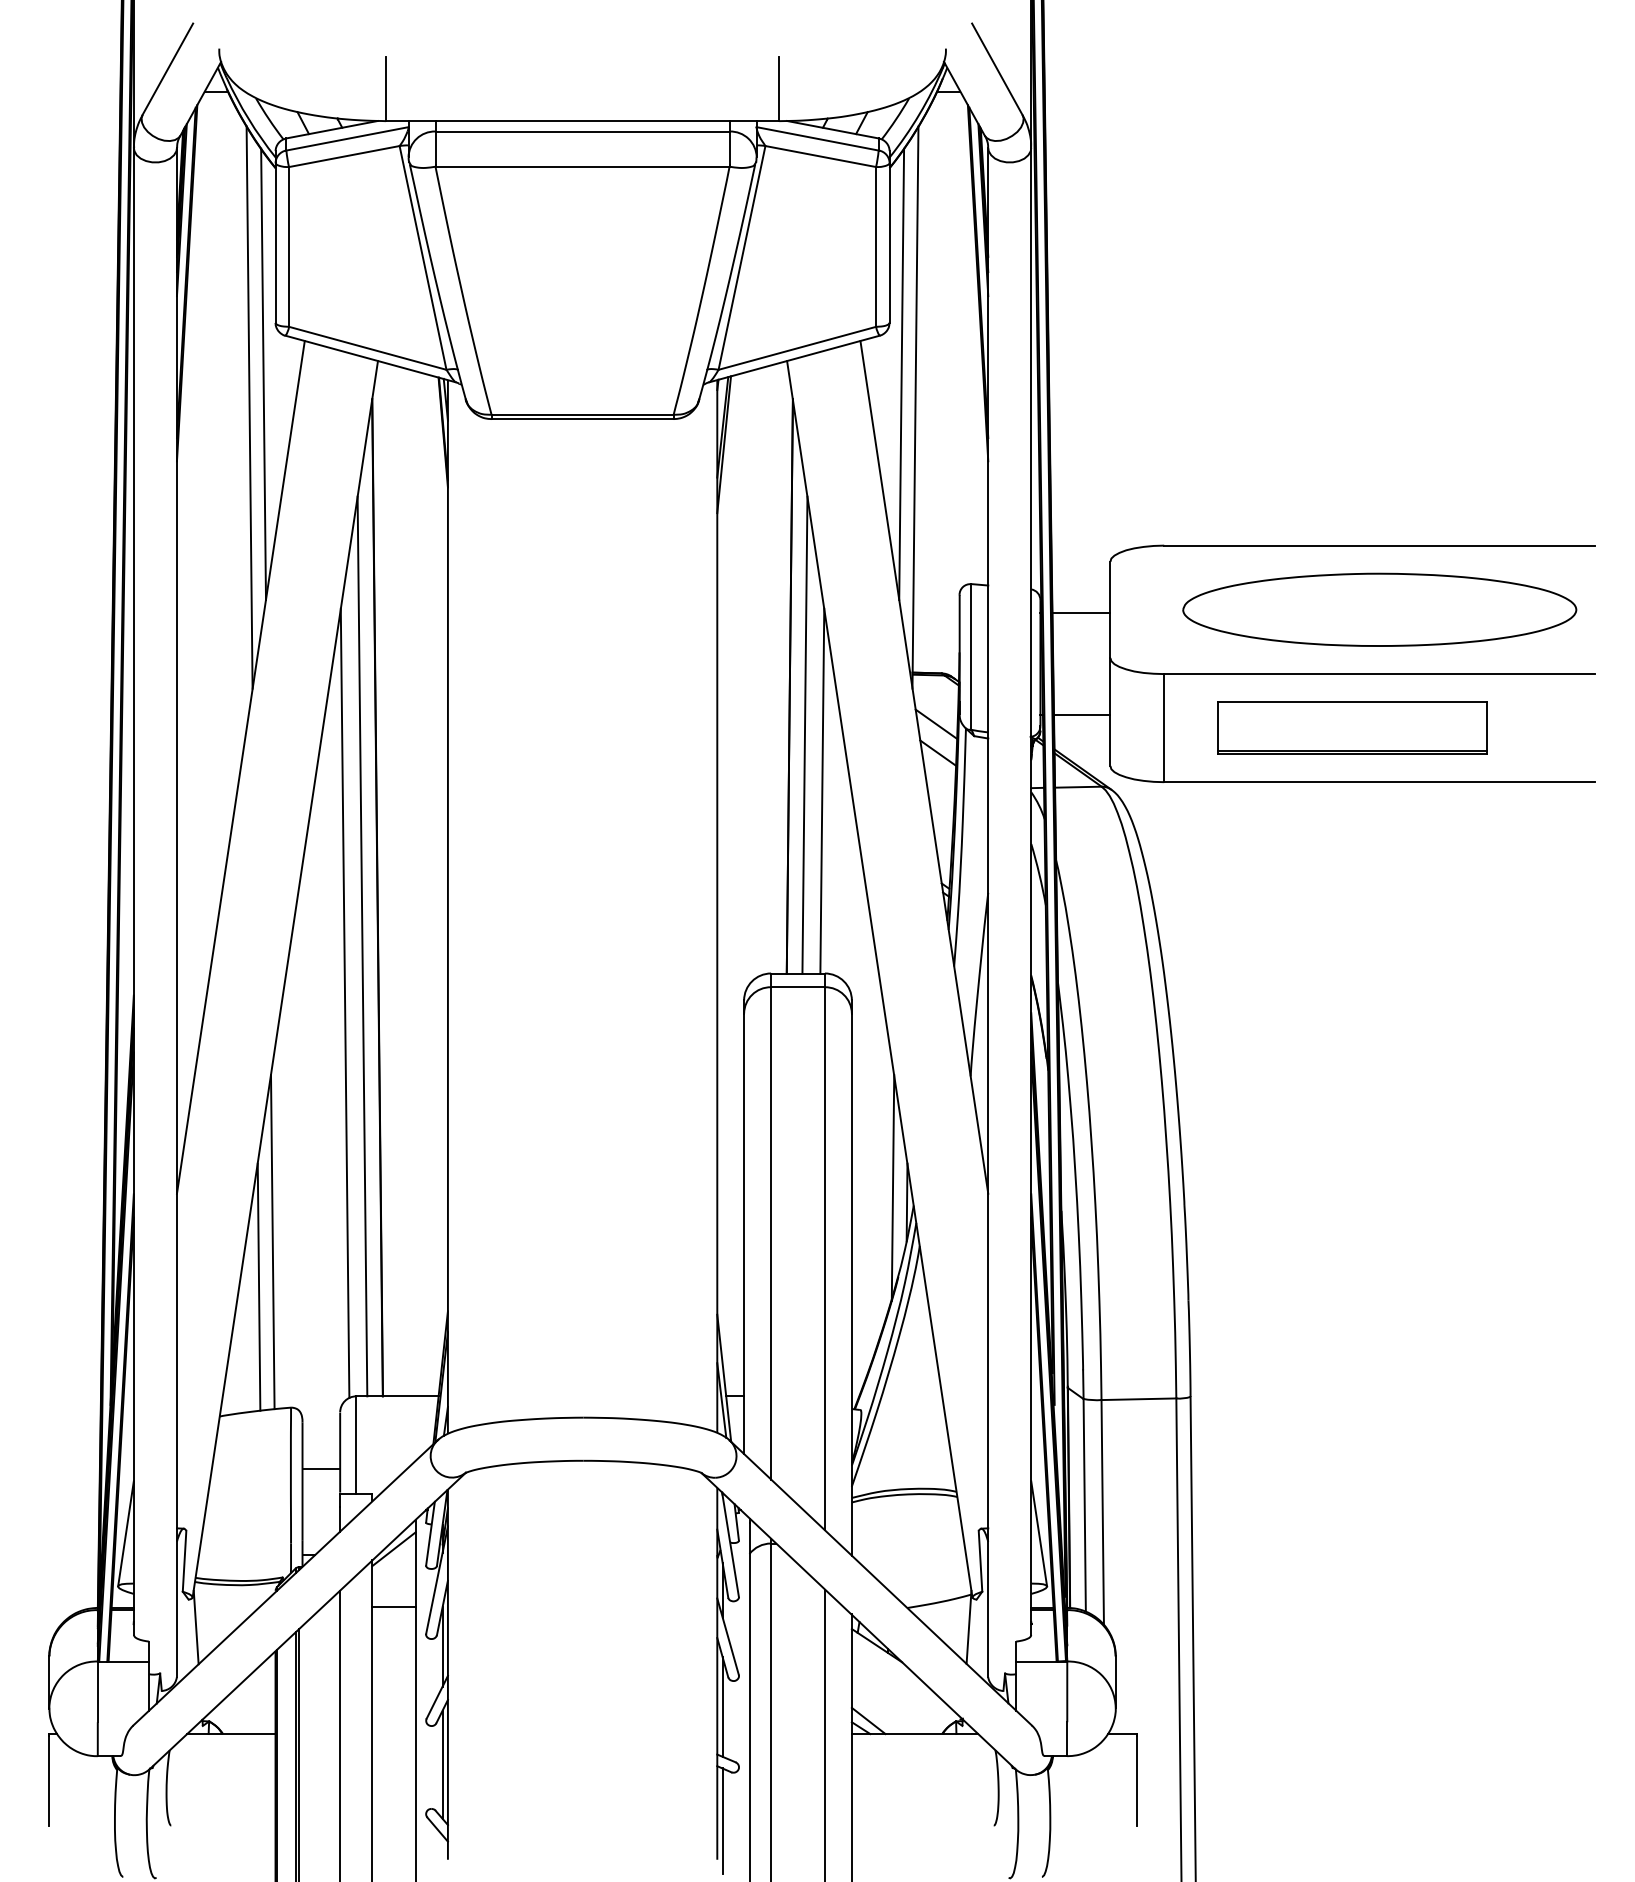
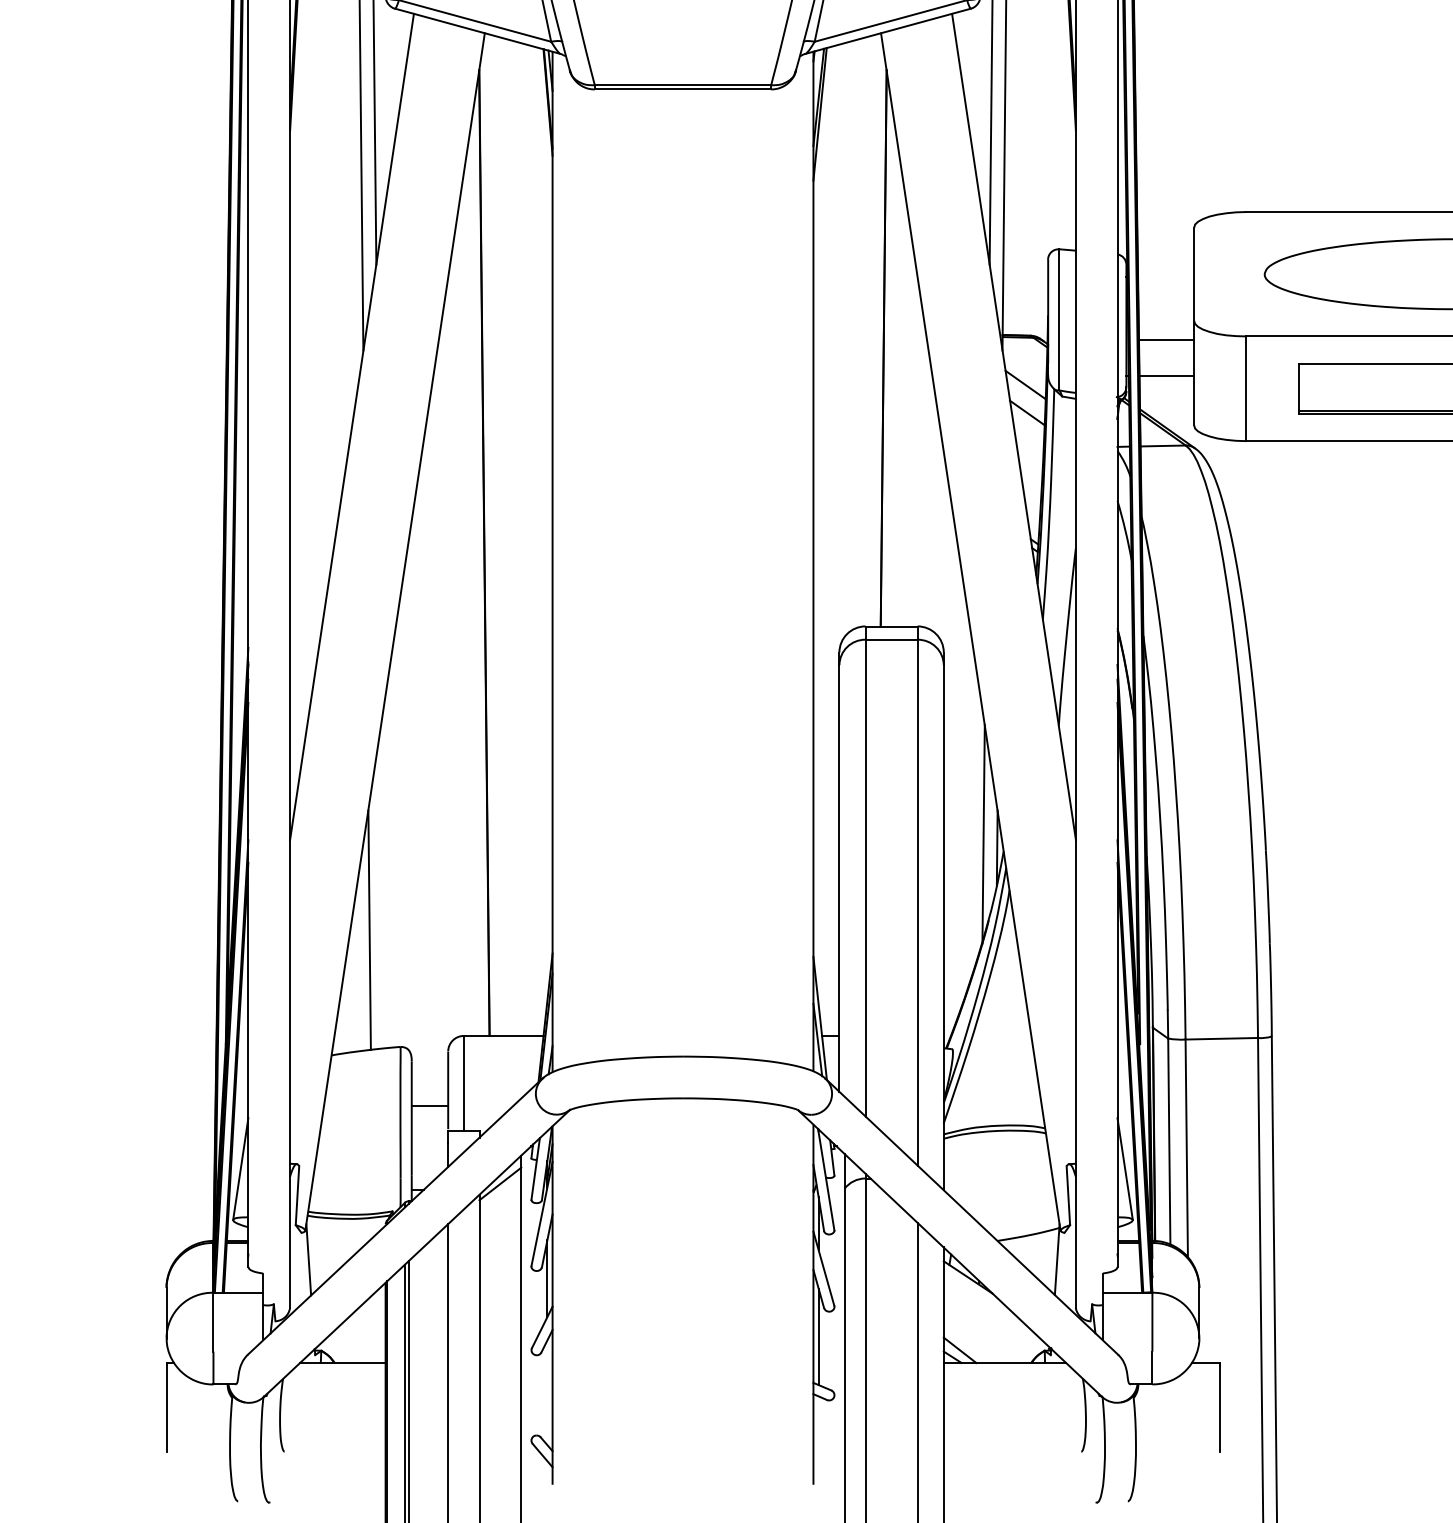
line: (1081, 612) -> (1166, 339), moved
line: (804, 734) -> (897, 394), removed
line: (822, 790) -> (915, 449), removed
line: (362, 946) -> (469, 600), removed
line: (344, 1002) -> (452, 654), removed
line: (272, 1242) -> (382, 886), removed
line: (393, 1607) -> (499, 1240), removed
line: (442, 1764) -> (547, 1392), removed
line: (722, 1821) -> (818, 1447), removed

